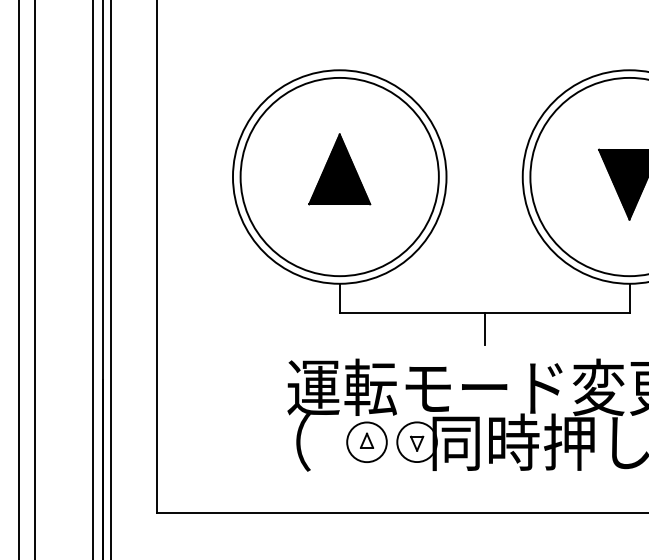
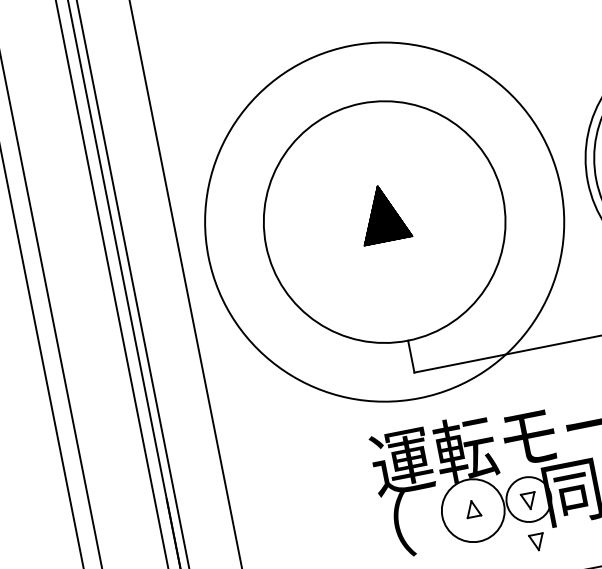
part: (339, 169) -> (382, 213), size x0.7
circle: (339, 176) -> (384, 221), size x1.6
line: (484, 328) -> (578, 358), removed
circle: (366, 442) -> (472, 510), size x1.4
part: (417, 480) -> (537, 541), added

